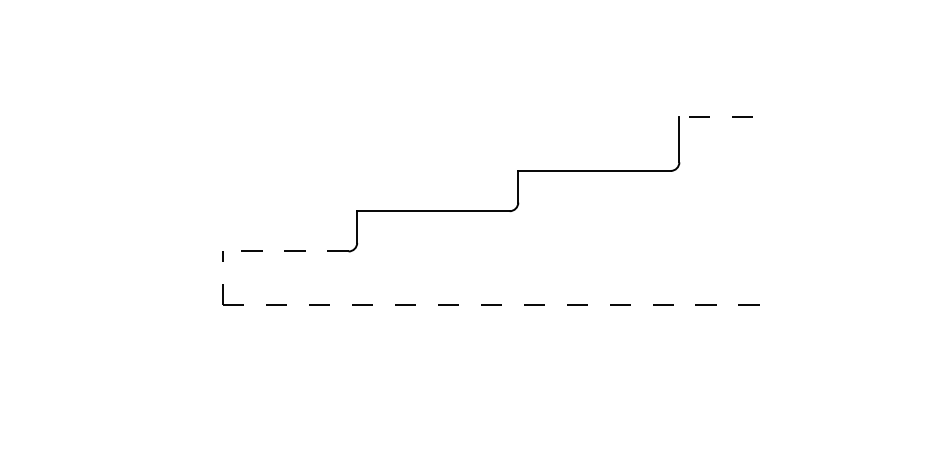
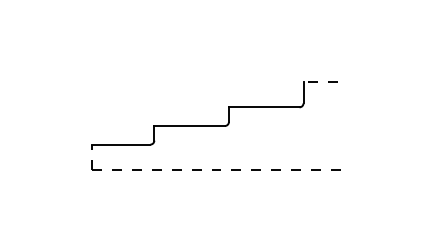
line: (284, 251) -> (120, 144), dashed -> solid

